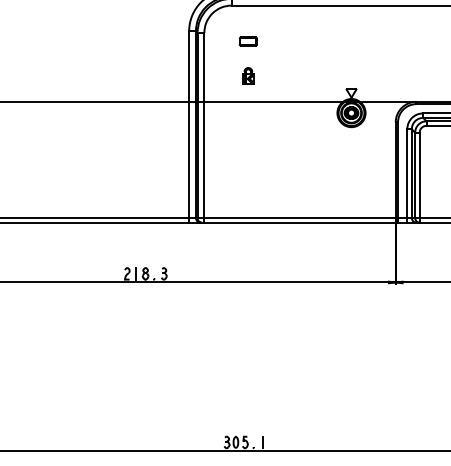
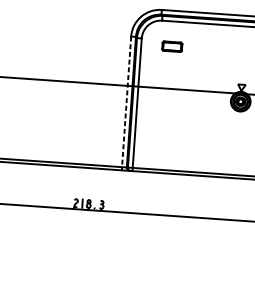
part: (247, 41) -> (171, 46), size x1.6
part: (248, 75) -> (170, 70), removed
line: (189, 126) -> (126, 103), solid -> dashed

